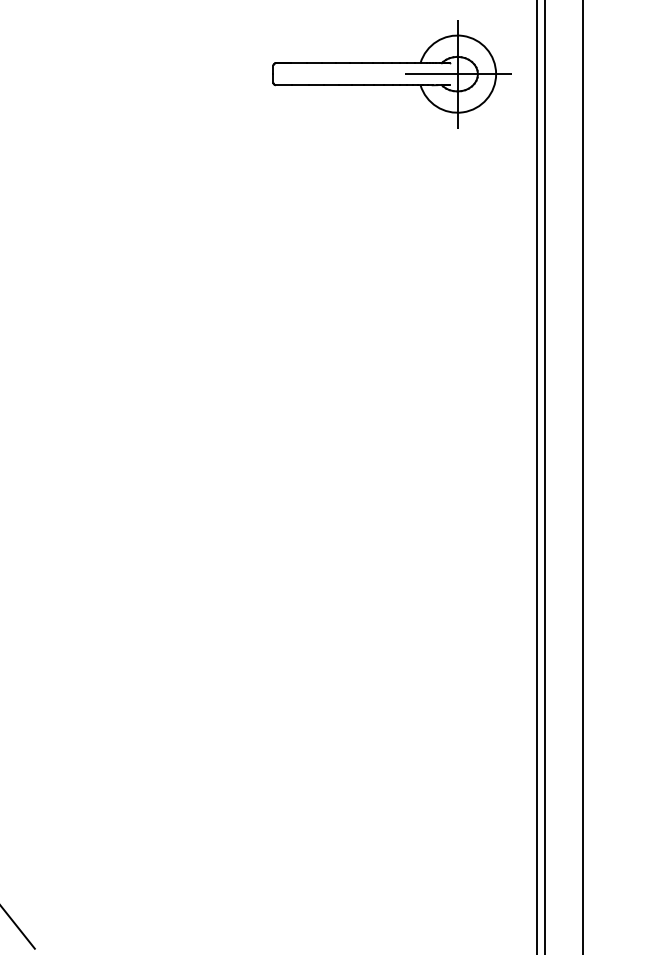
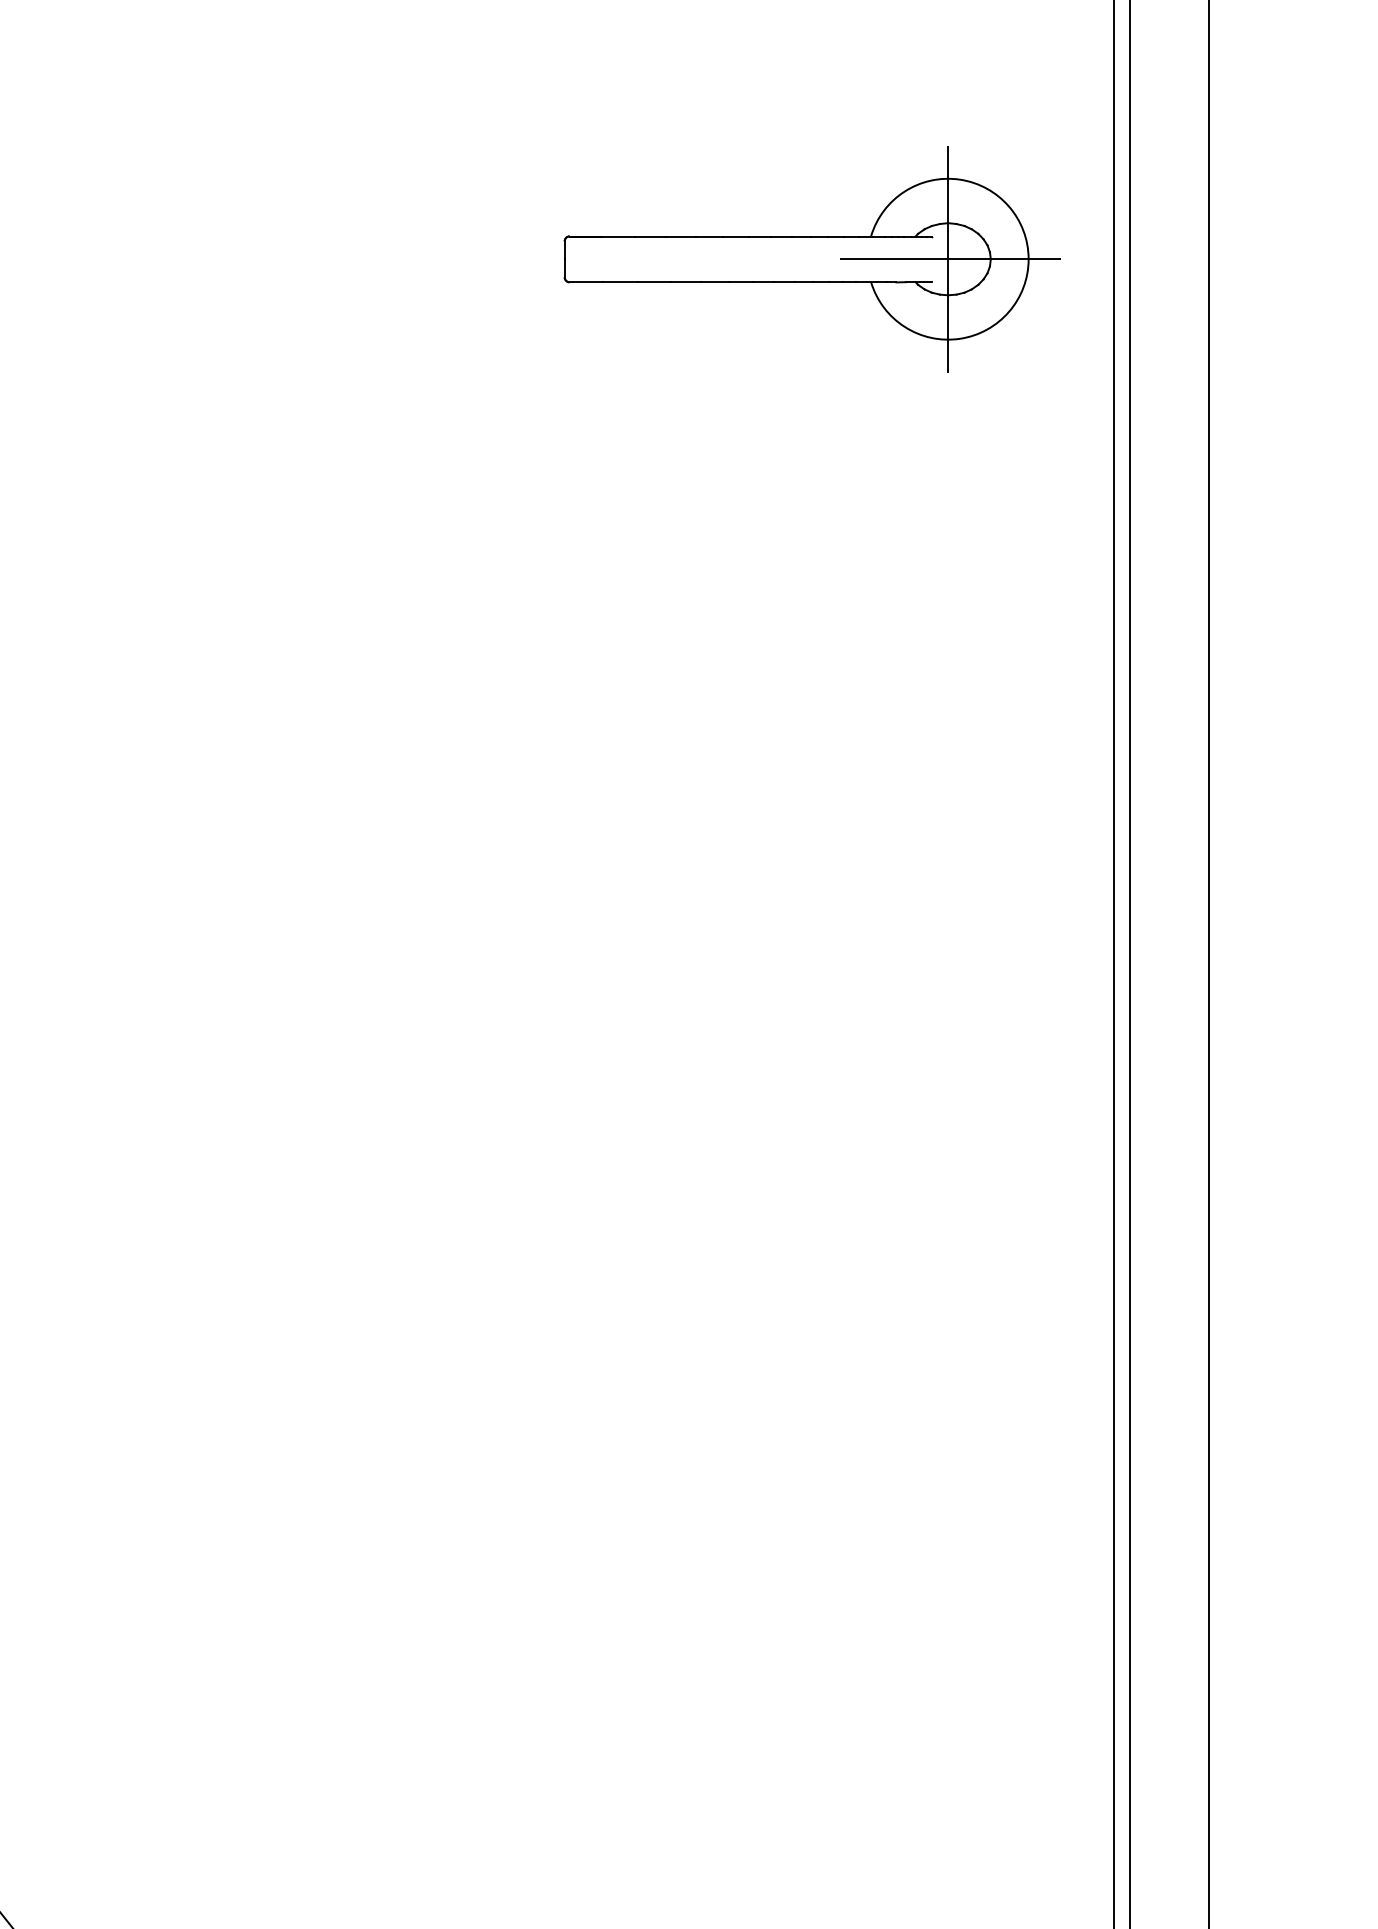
part: (391, 74) -> (810, 259), moved

